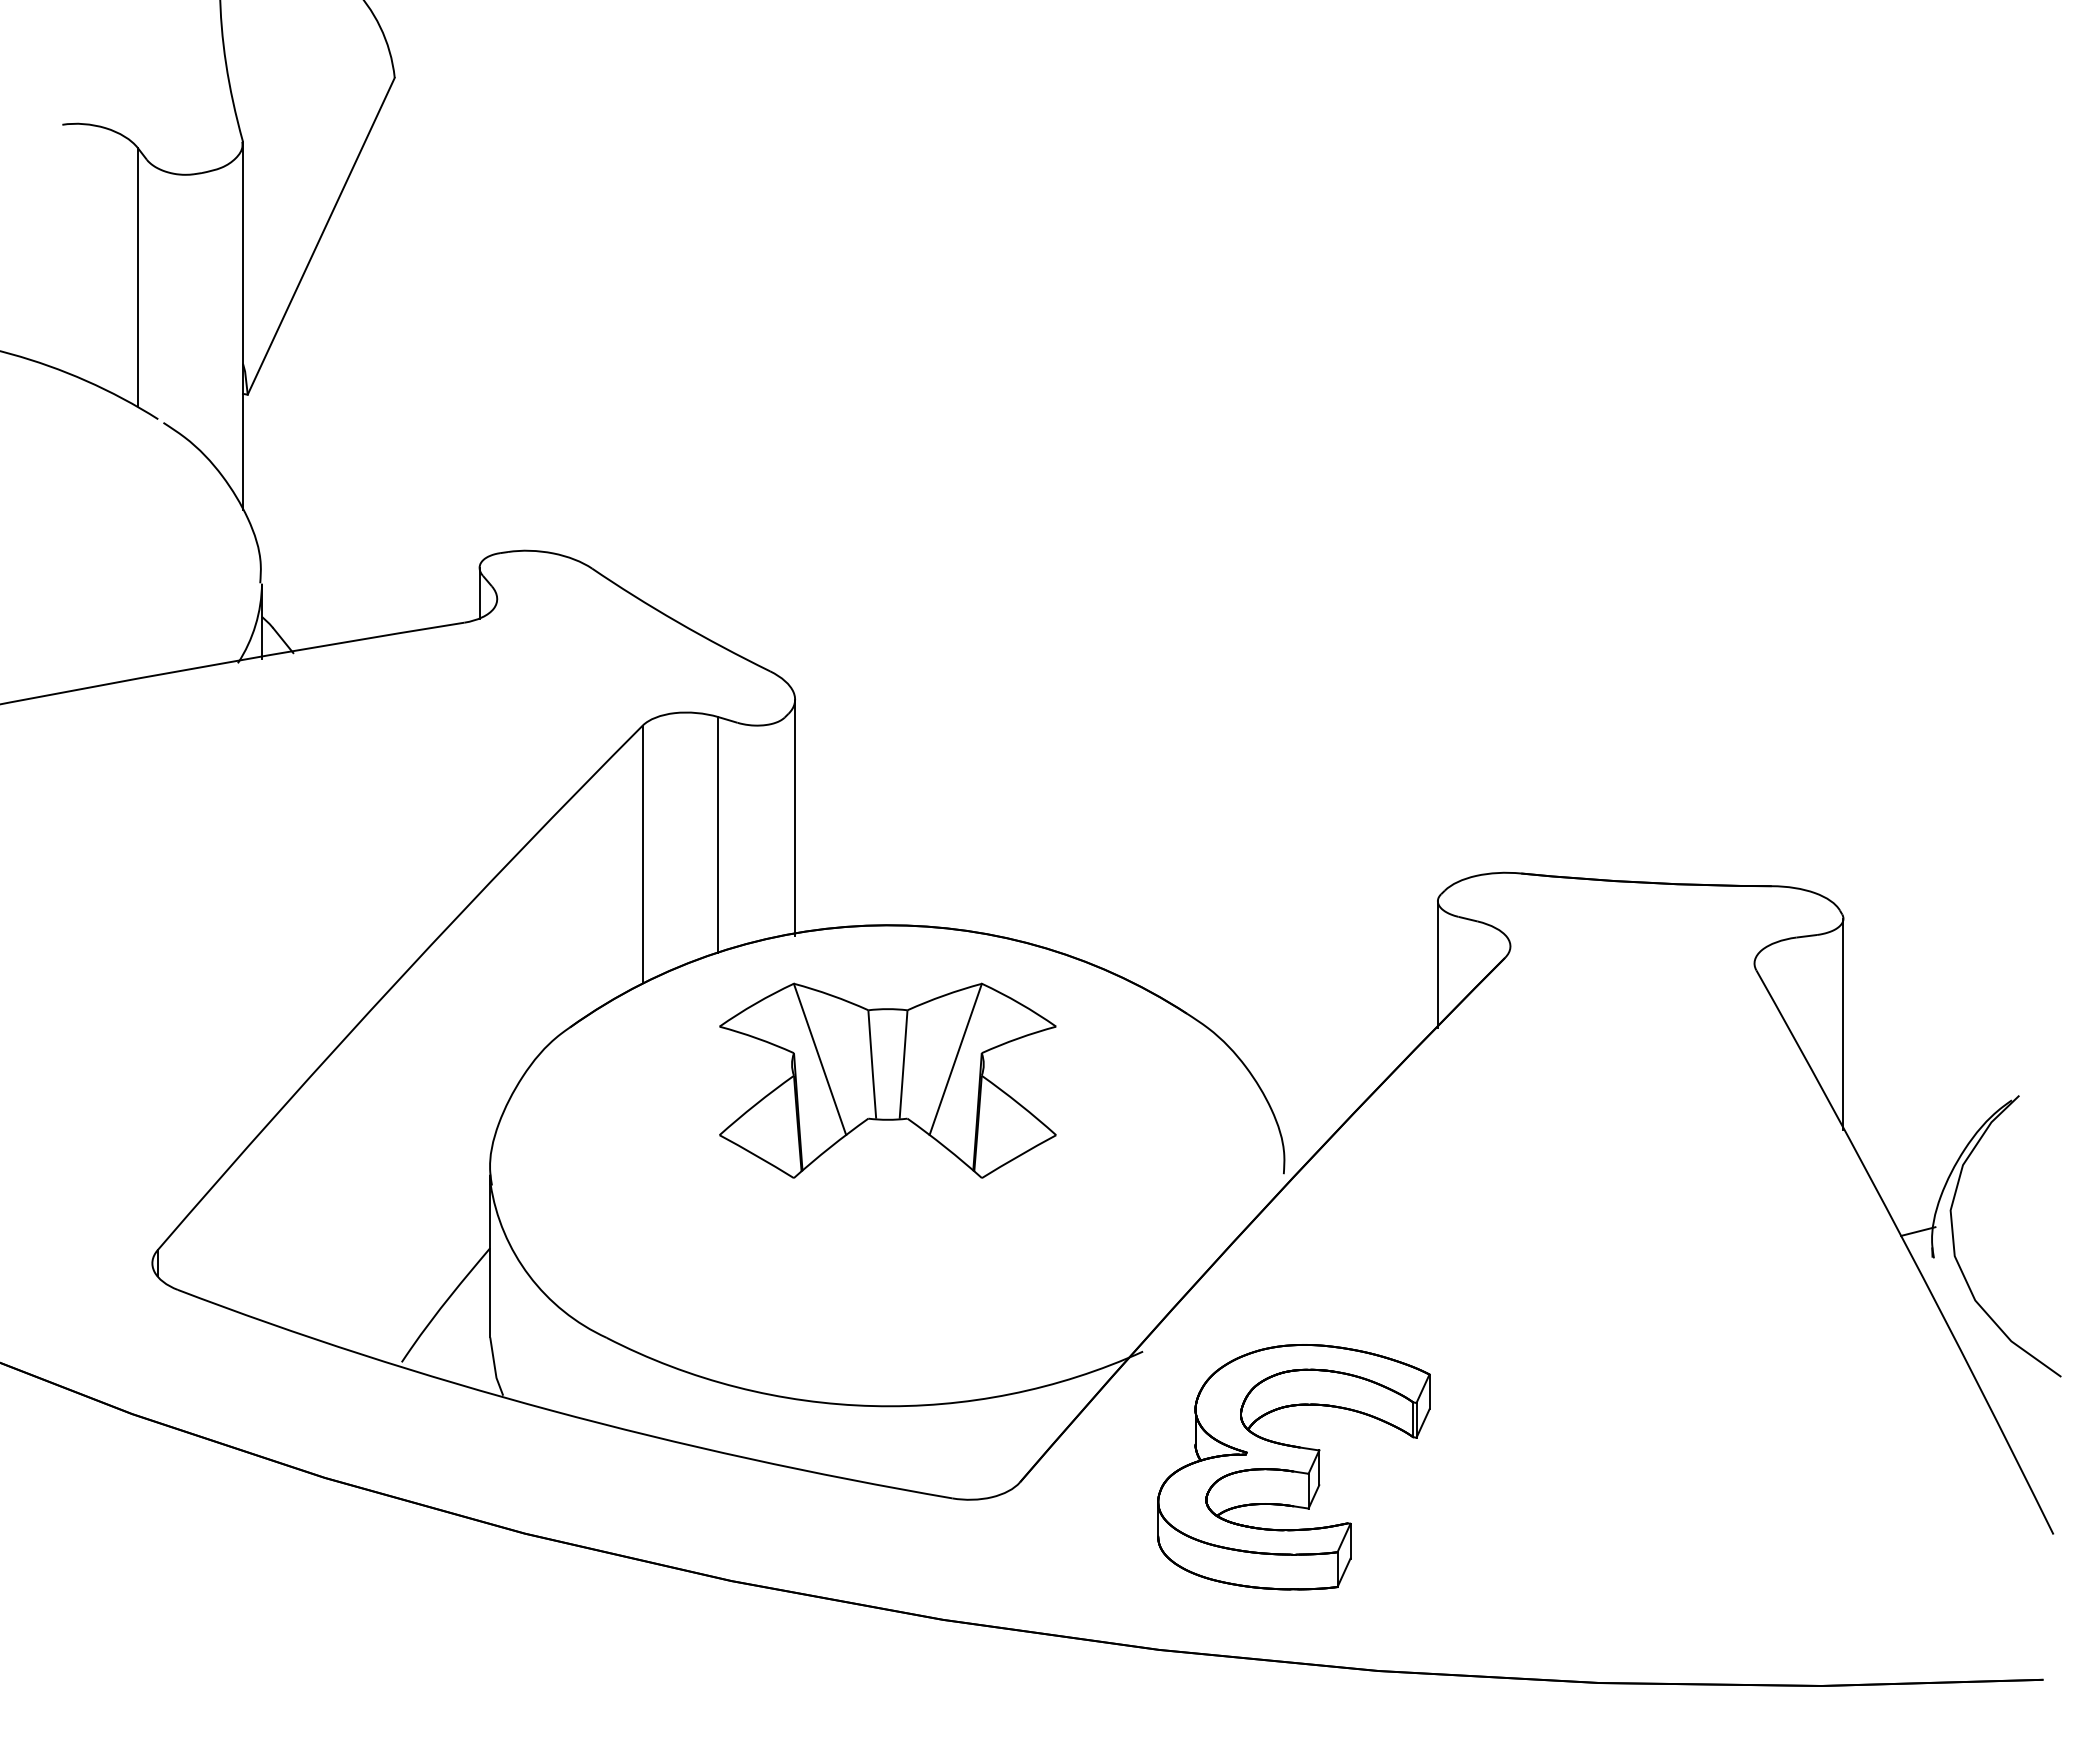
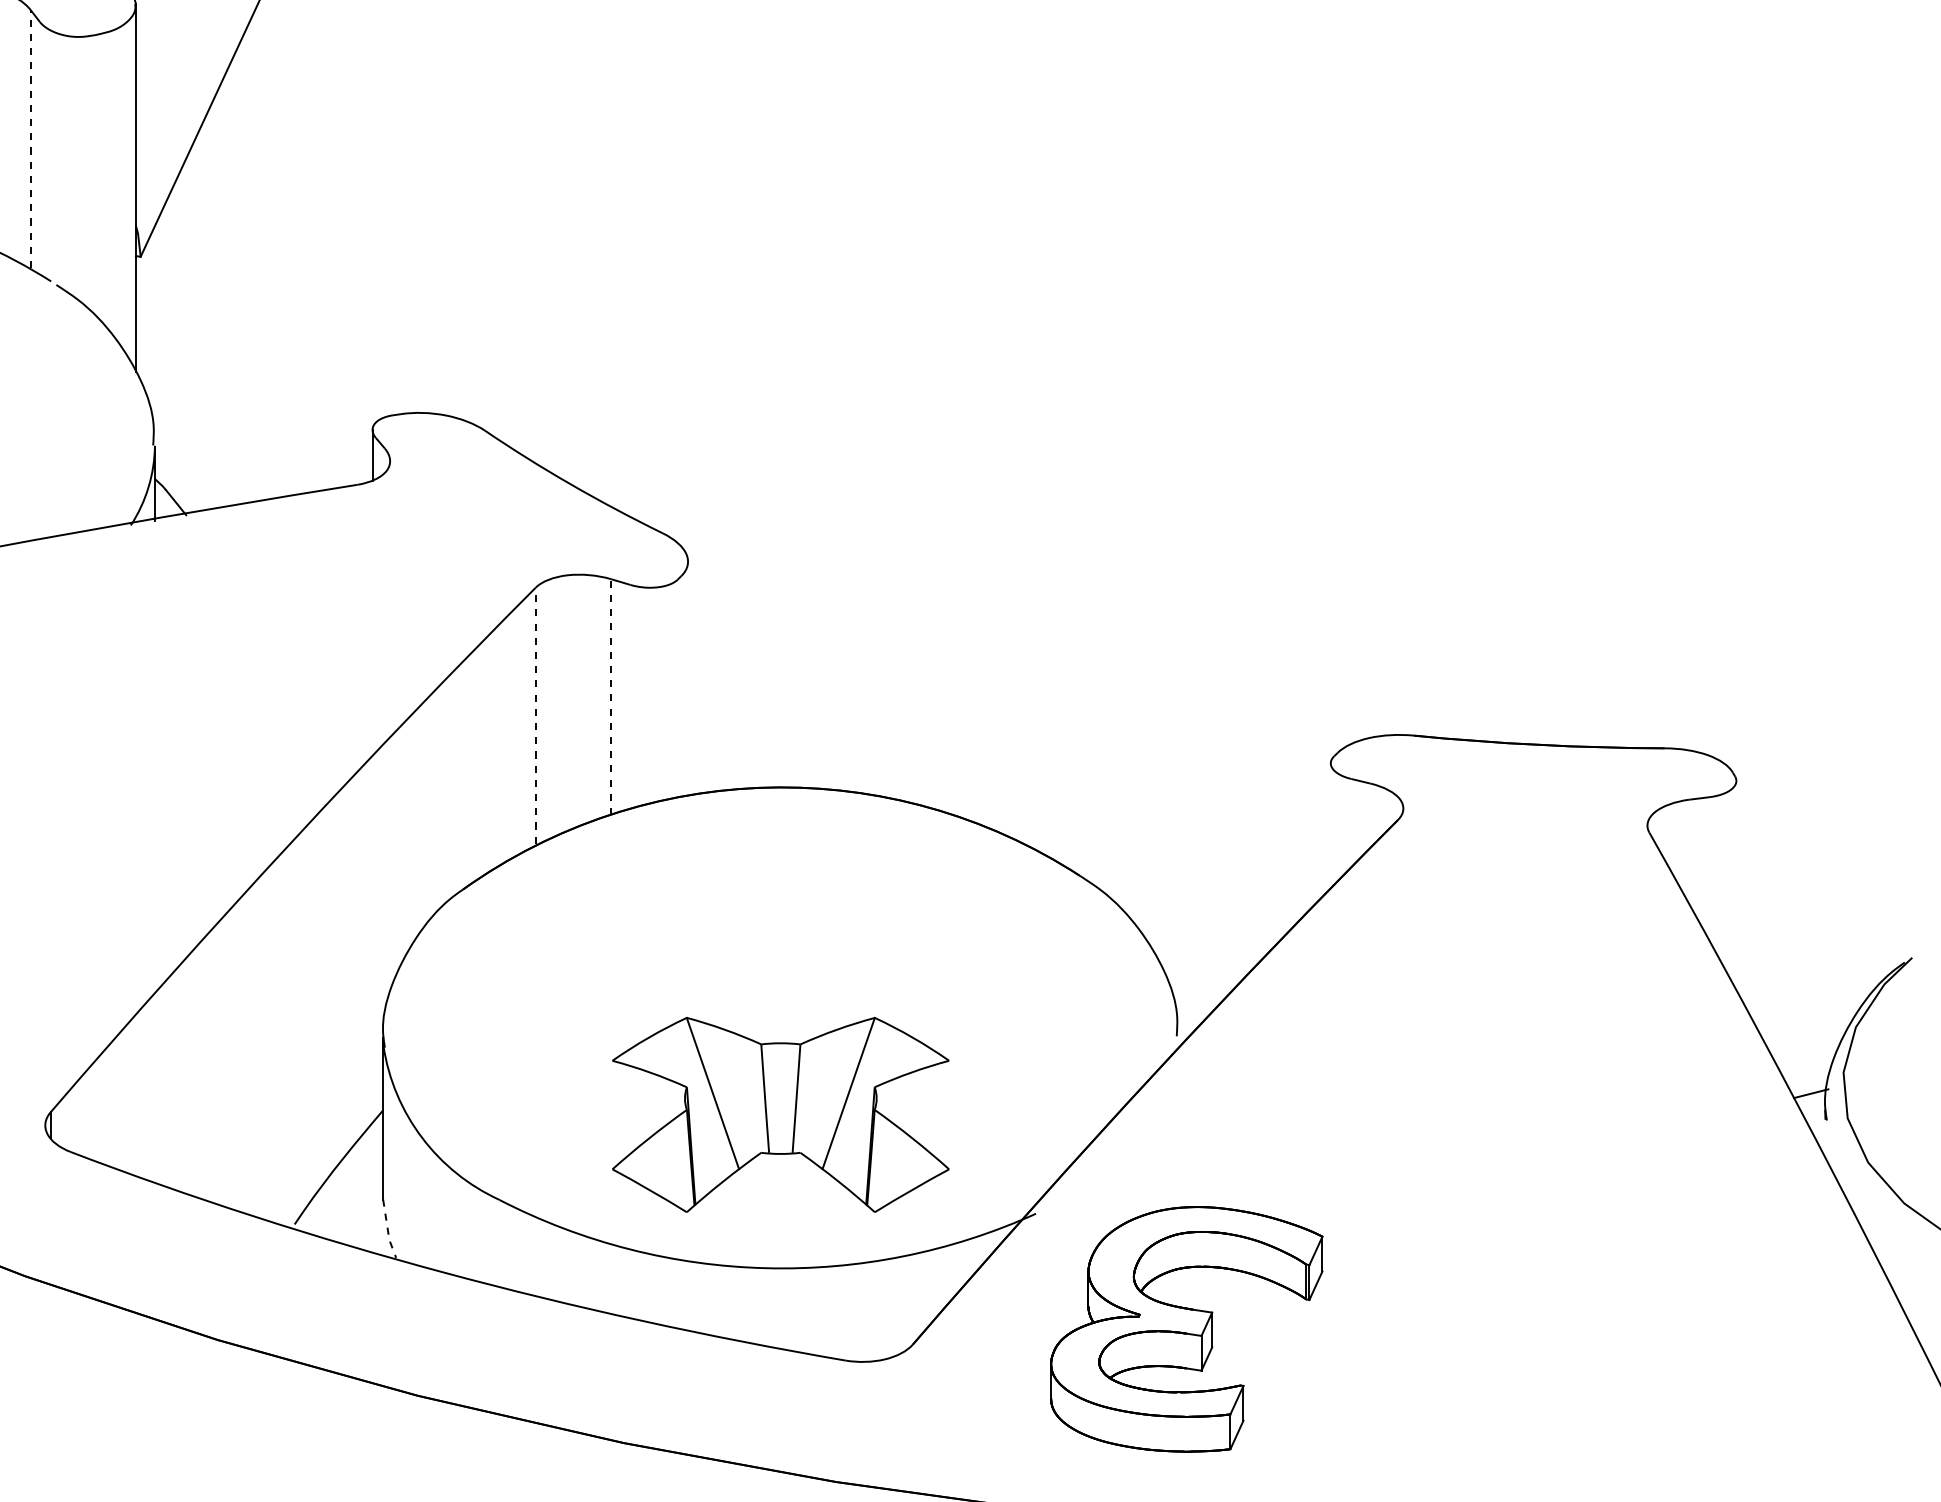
line: (137, 276) -> (30, 138), solid -> dashed
line: (795, 817) -> (688, 679), removed
line: (718, 834) -> (611, 696), solid -> dashed
line: (642, 853) -> (535, 715), solid -> dashed
line: (1437, 964) -> (1330, 826), removed
line: (1843, 1024) -> (1736, 886), removed
part: (887, 1080) -> (780, 1114), moved
line: (494, 1368) -> (387, 1230), solid -> dashed

